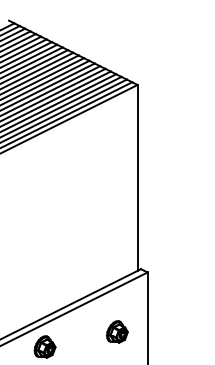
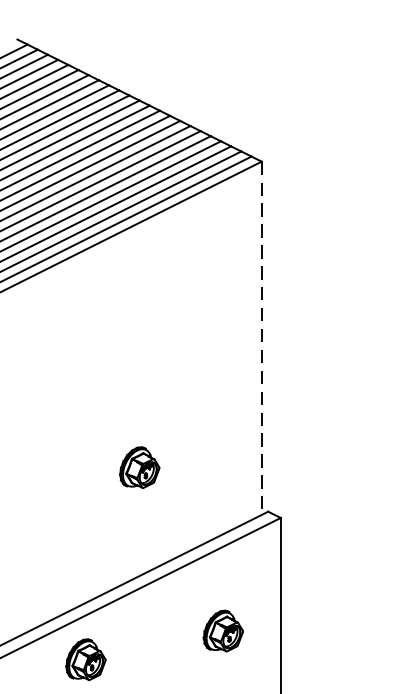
line: (137, 177) -> (261, 337), solid -> dashed
part: (73, 245) -> (139, 466), added

